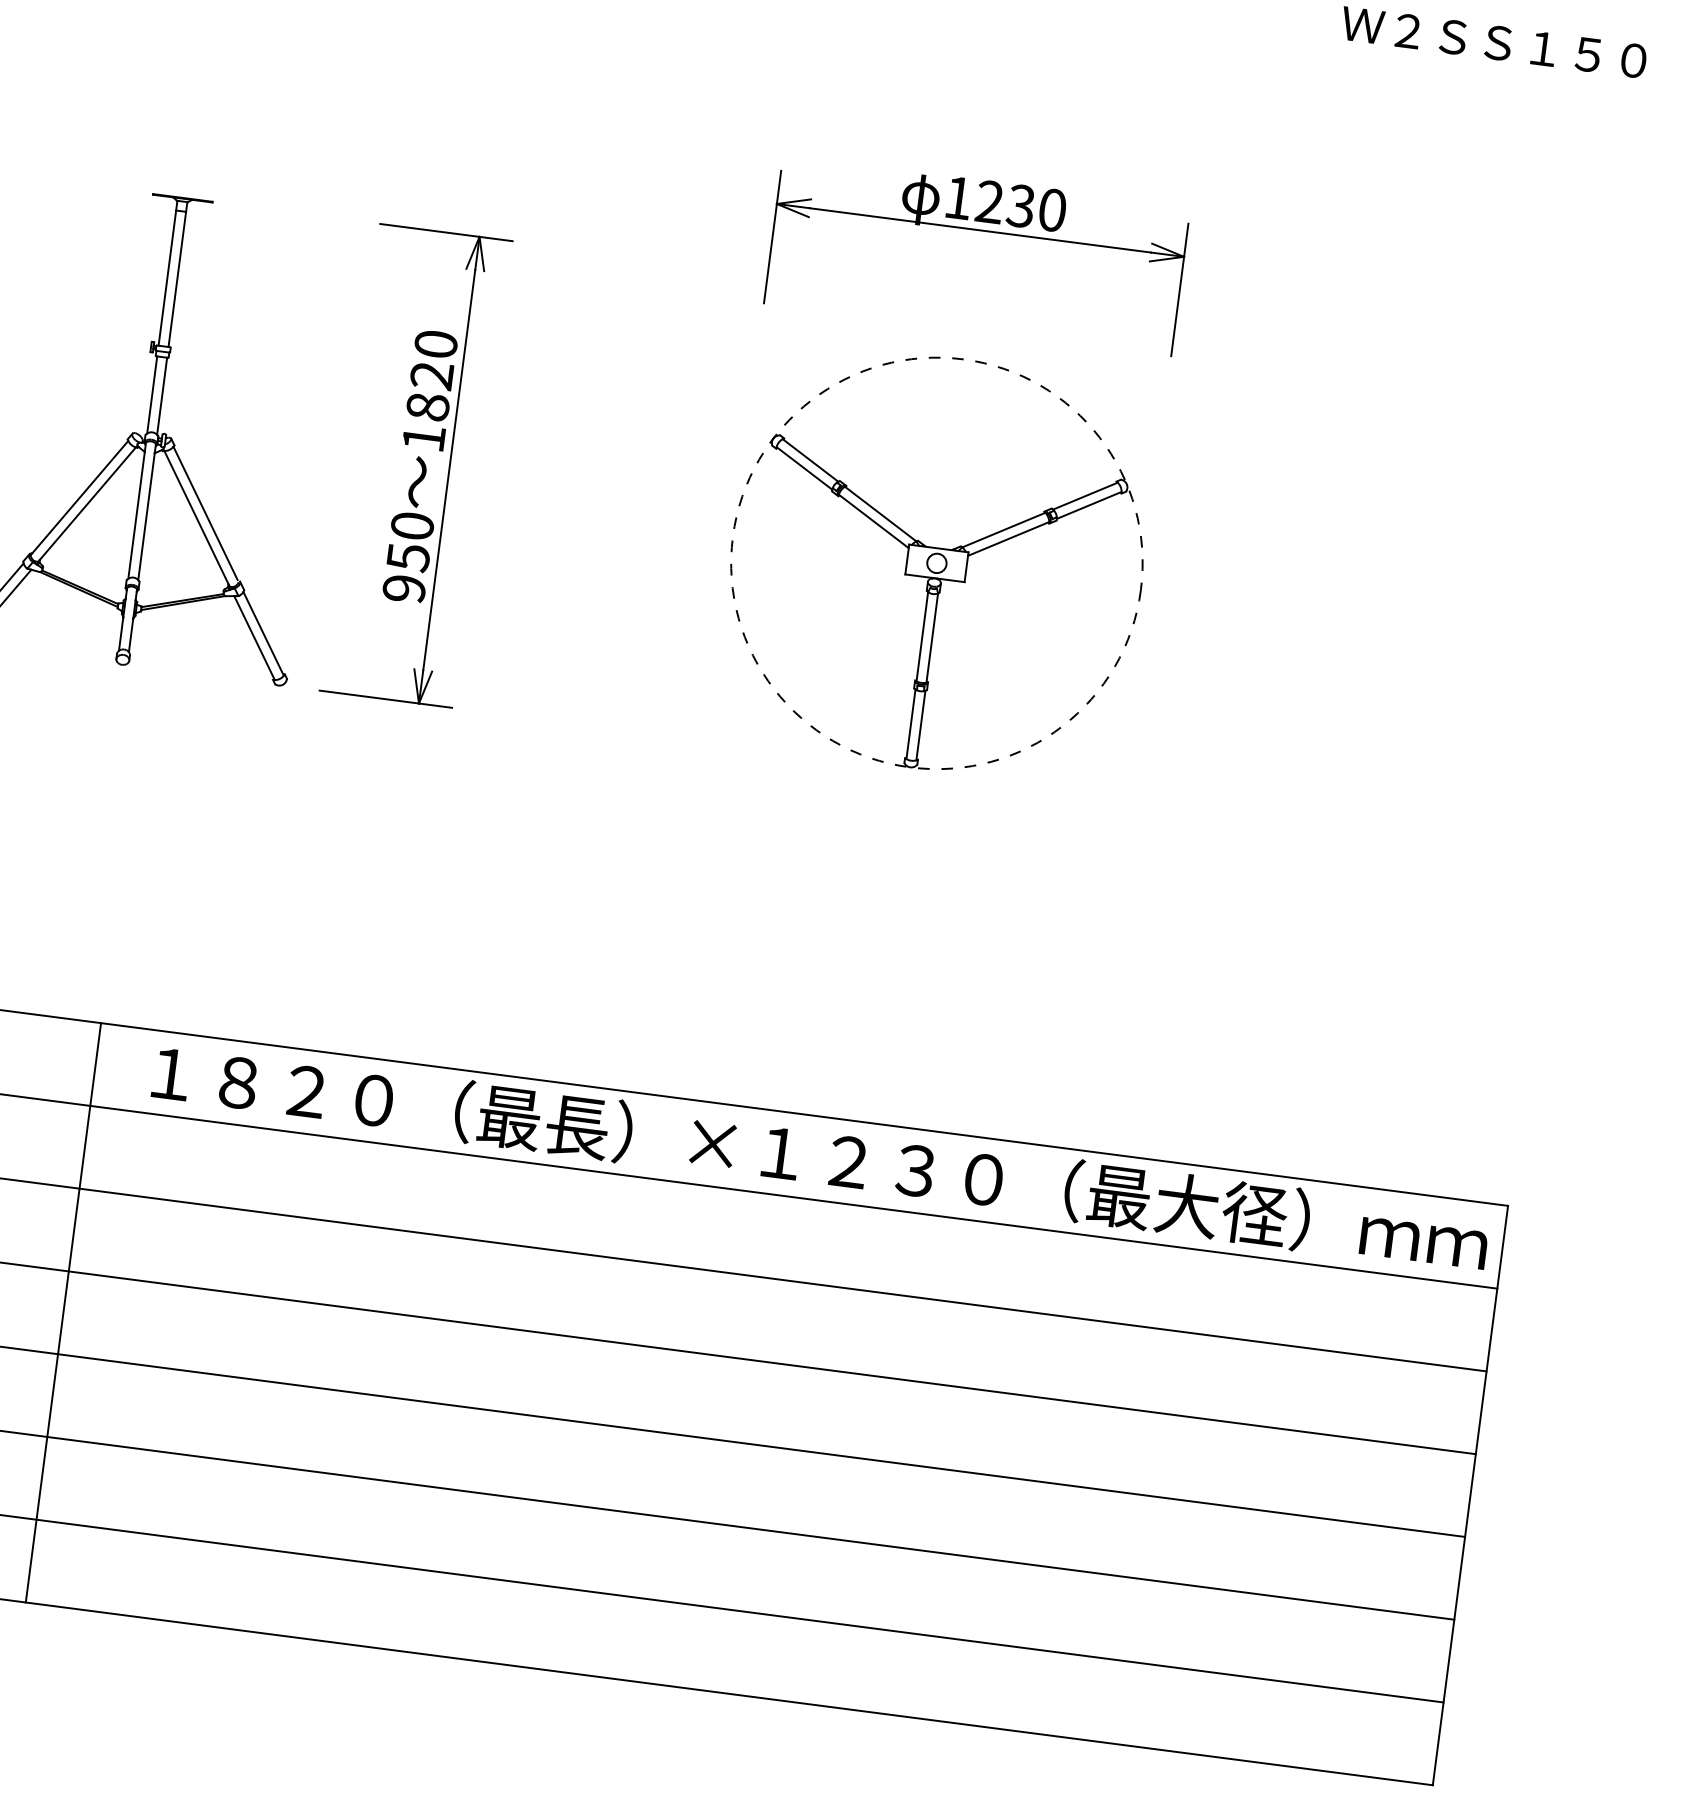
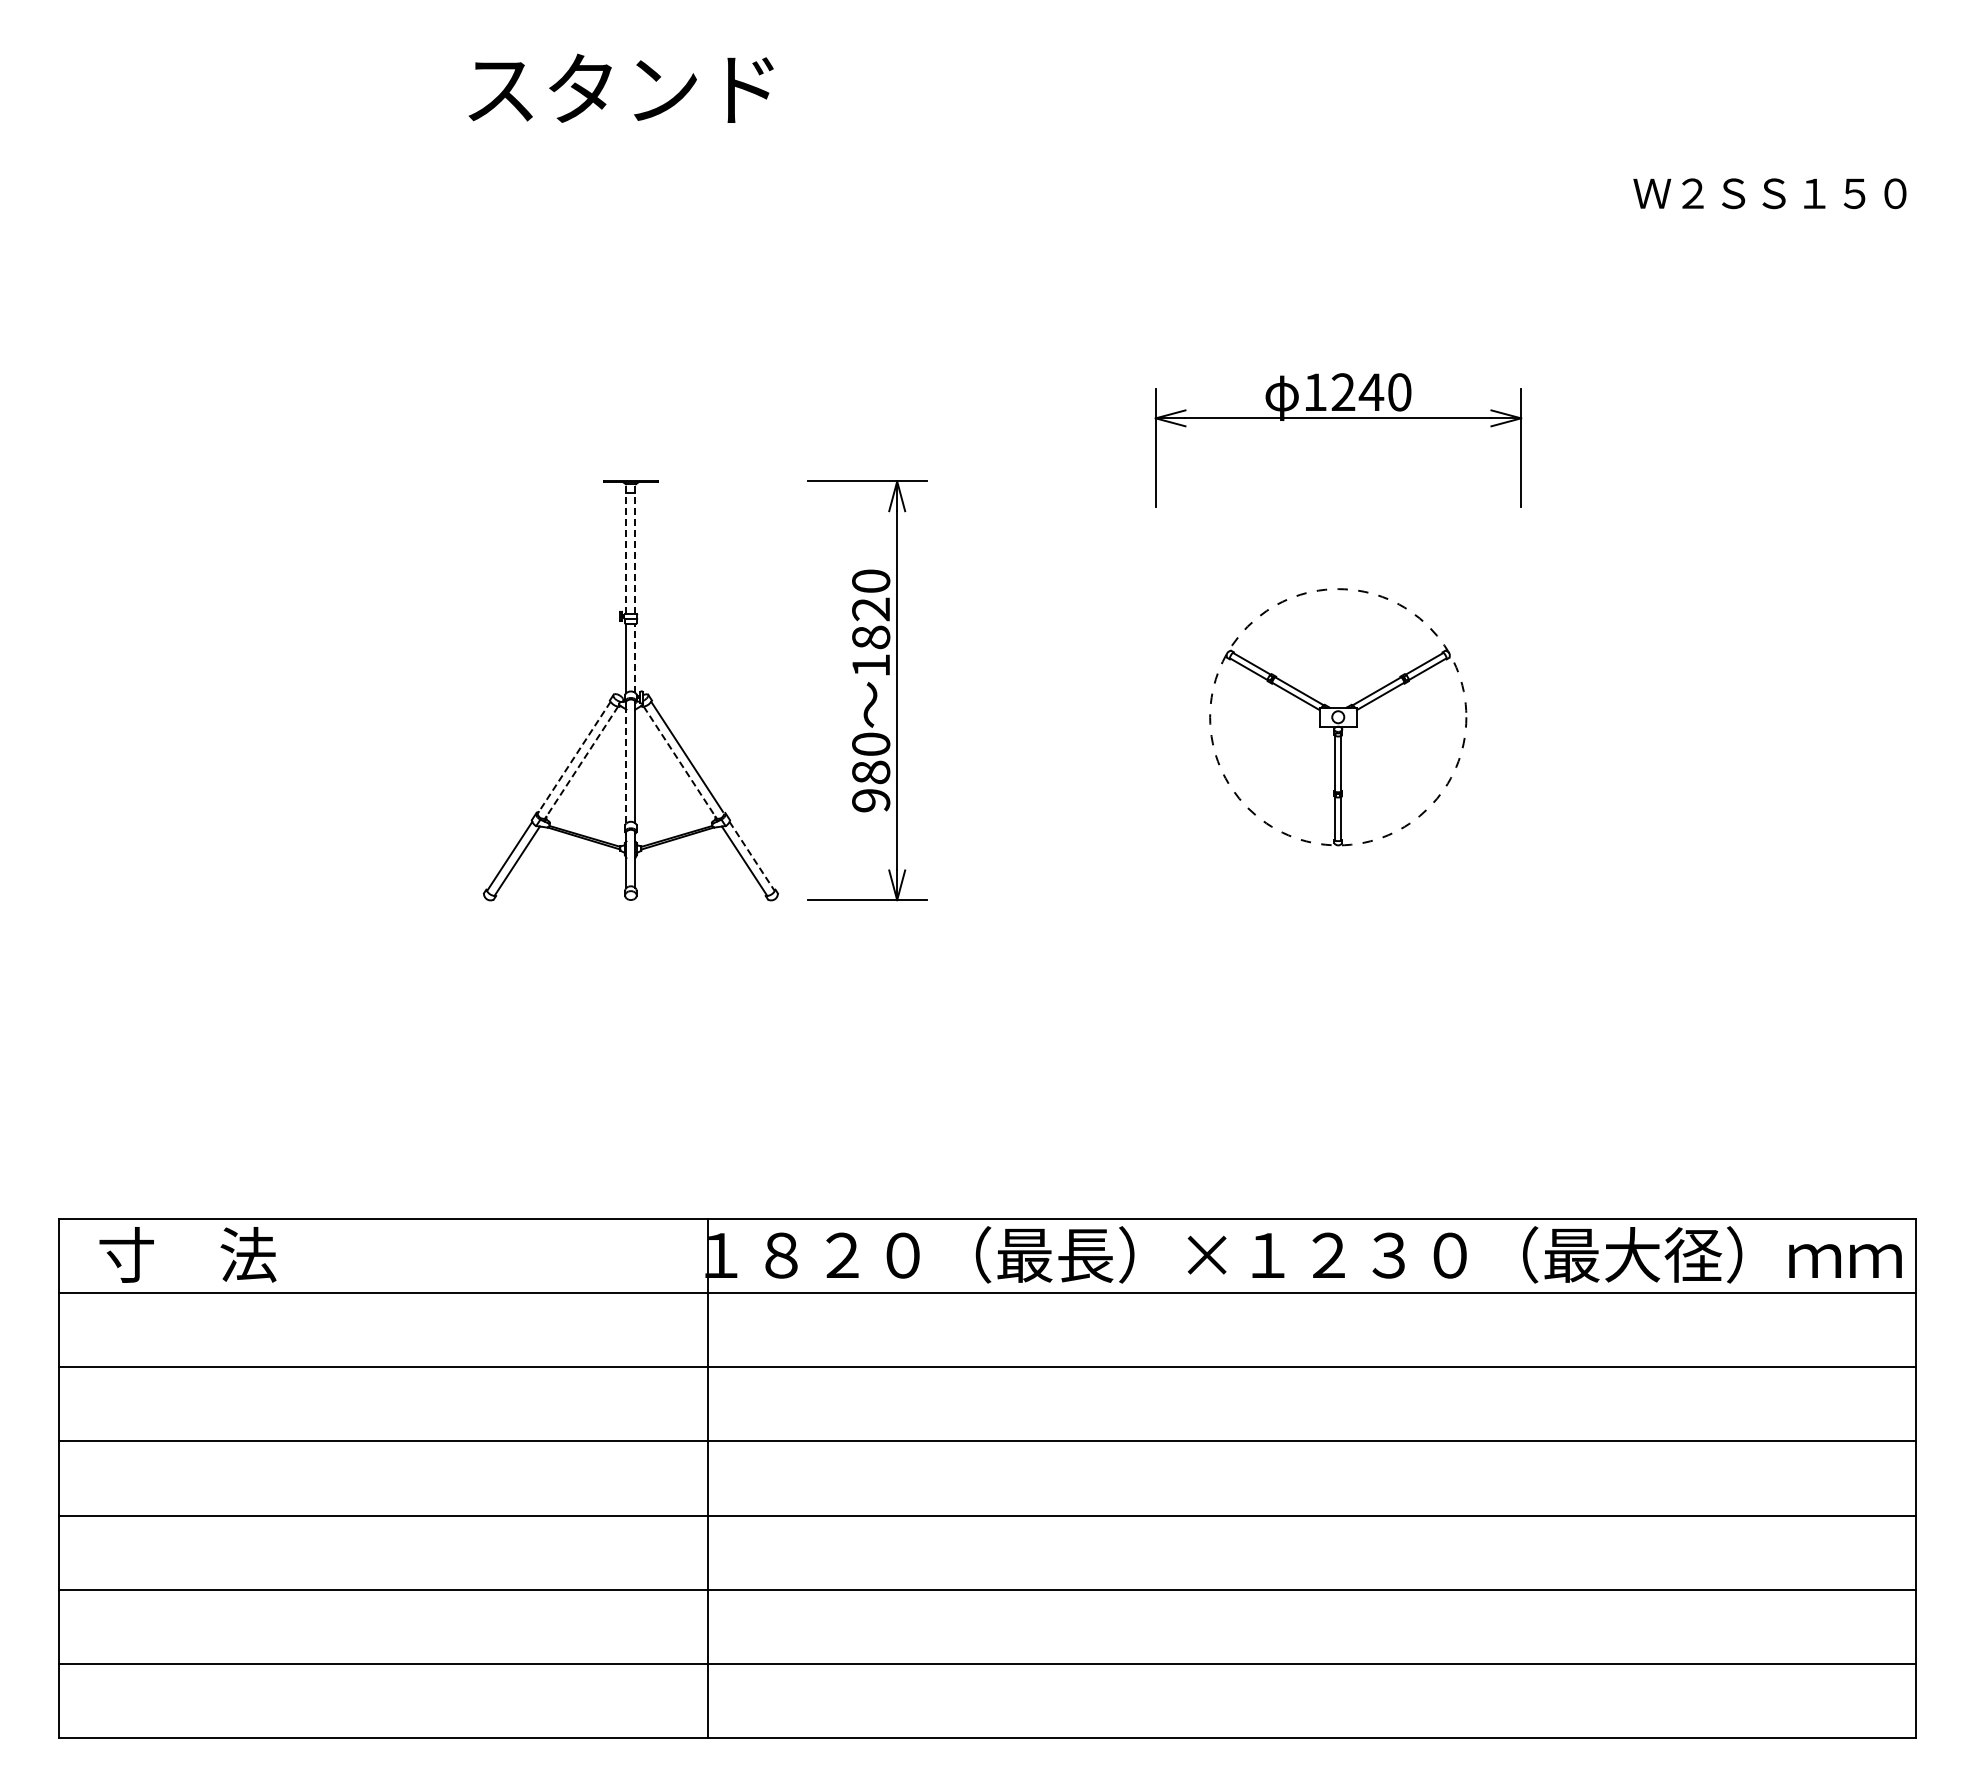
text: (1021, 206) -> (1371, 392), 1230 -> 1240
line: (168, 273) -> (626, 549), solid -> dashed
line: (178, 274) -> (635, 549), solid -> dashed
line: (162, 396) -> (635, 658), solid -> dashed
line: (80, 496) -> (574, 756), solid -> dashed
line: (88, 503) -> (582, 761), solid -> dashed
line: (136, 515) -> (626, 766), solid -> dashed
line: (196, 517) -> (679, 761), solid -> dashed
text: (408, 557) -> (871, 772), 950 -> 980
part: (937, 563) -> (1338, 717), size x0.7
line: (264, 633) -> (752, 856), solid -> dashed
line: (63, 1312) -> (708, 1478), moved

